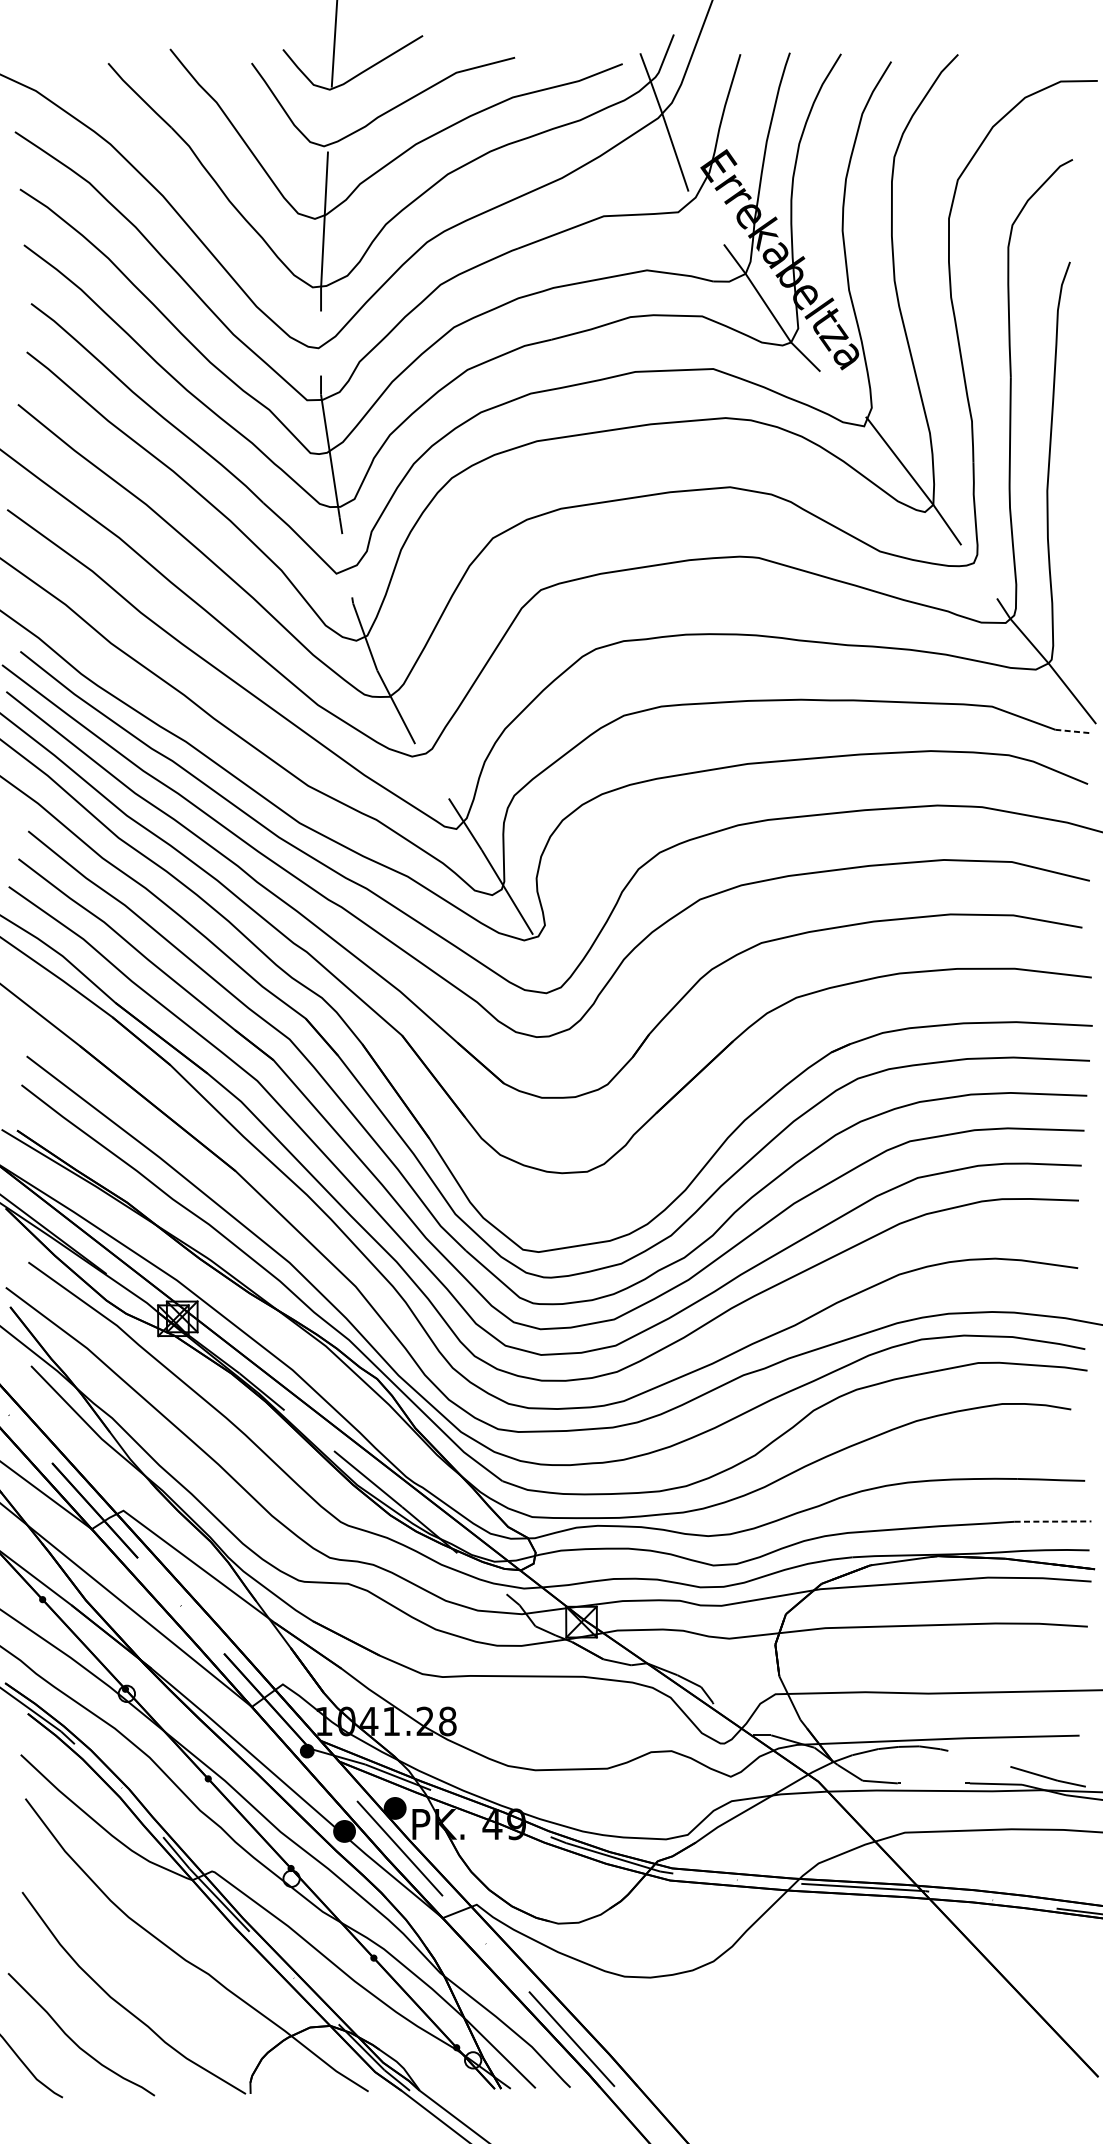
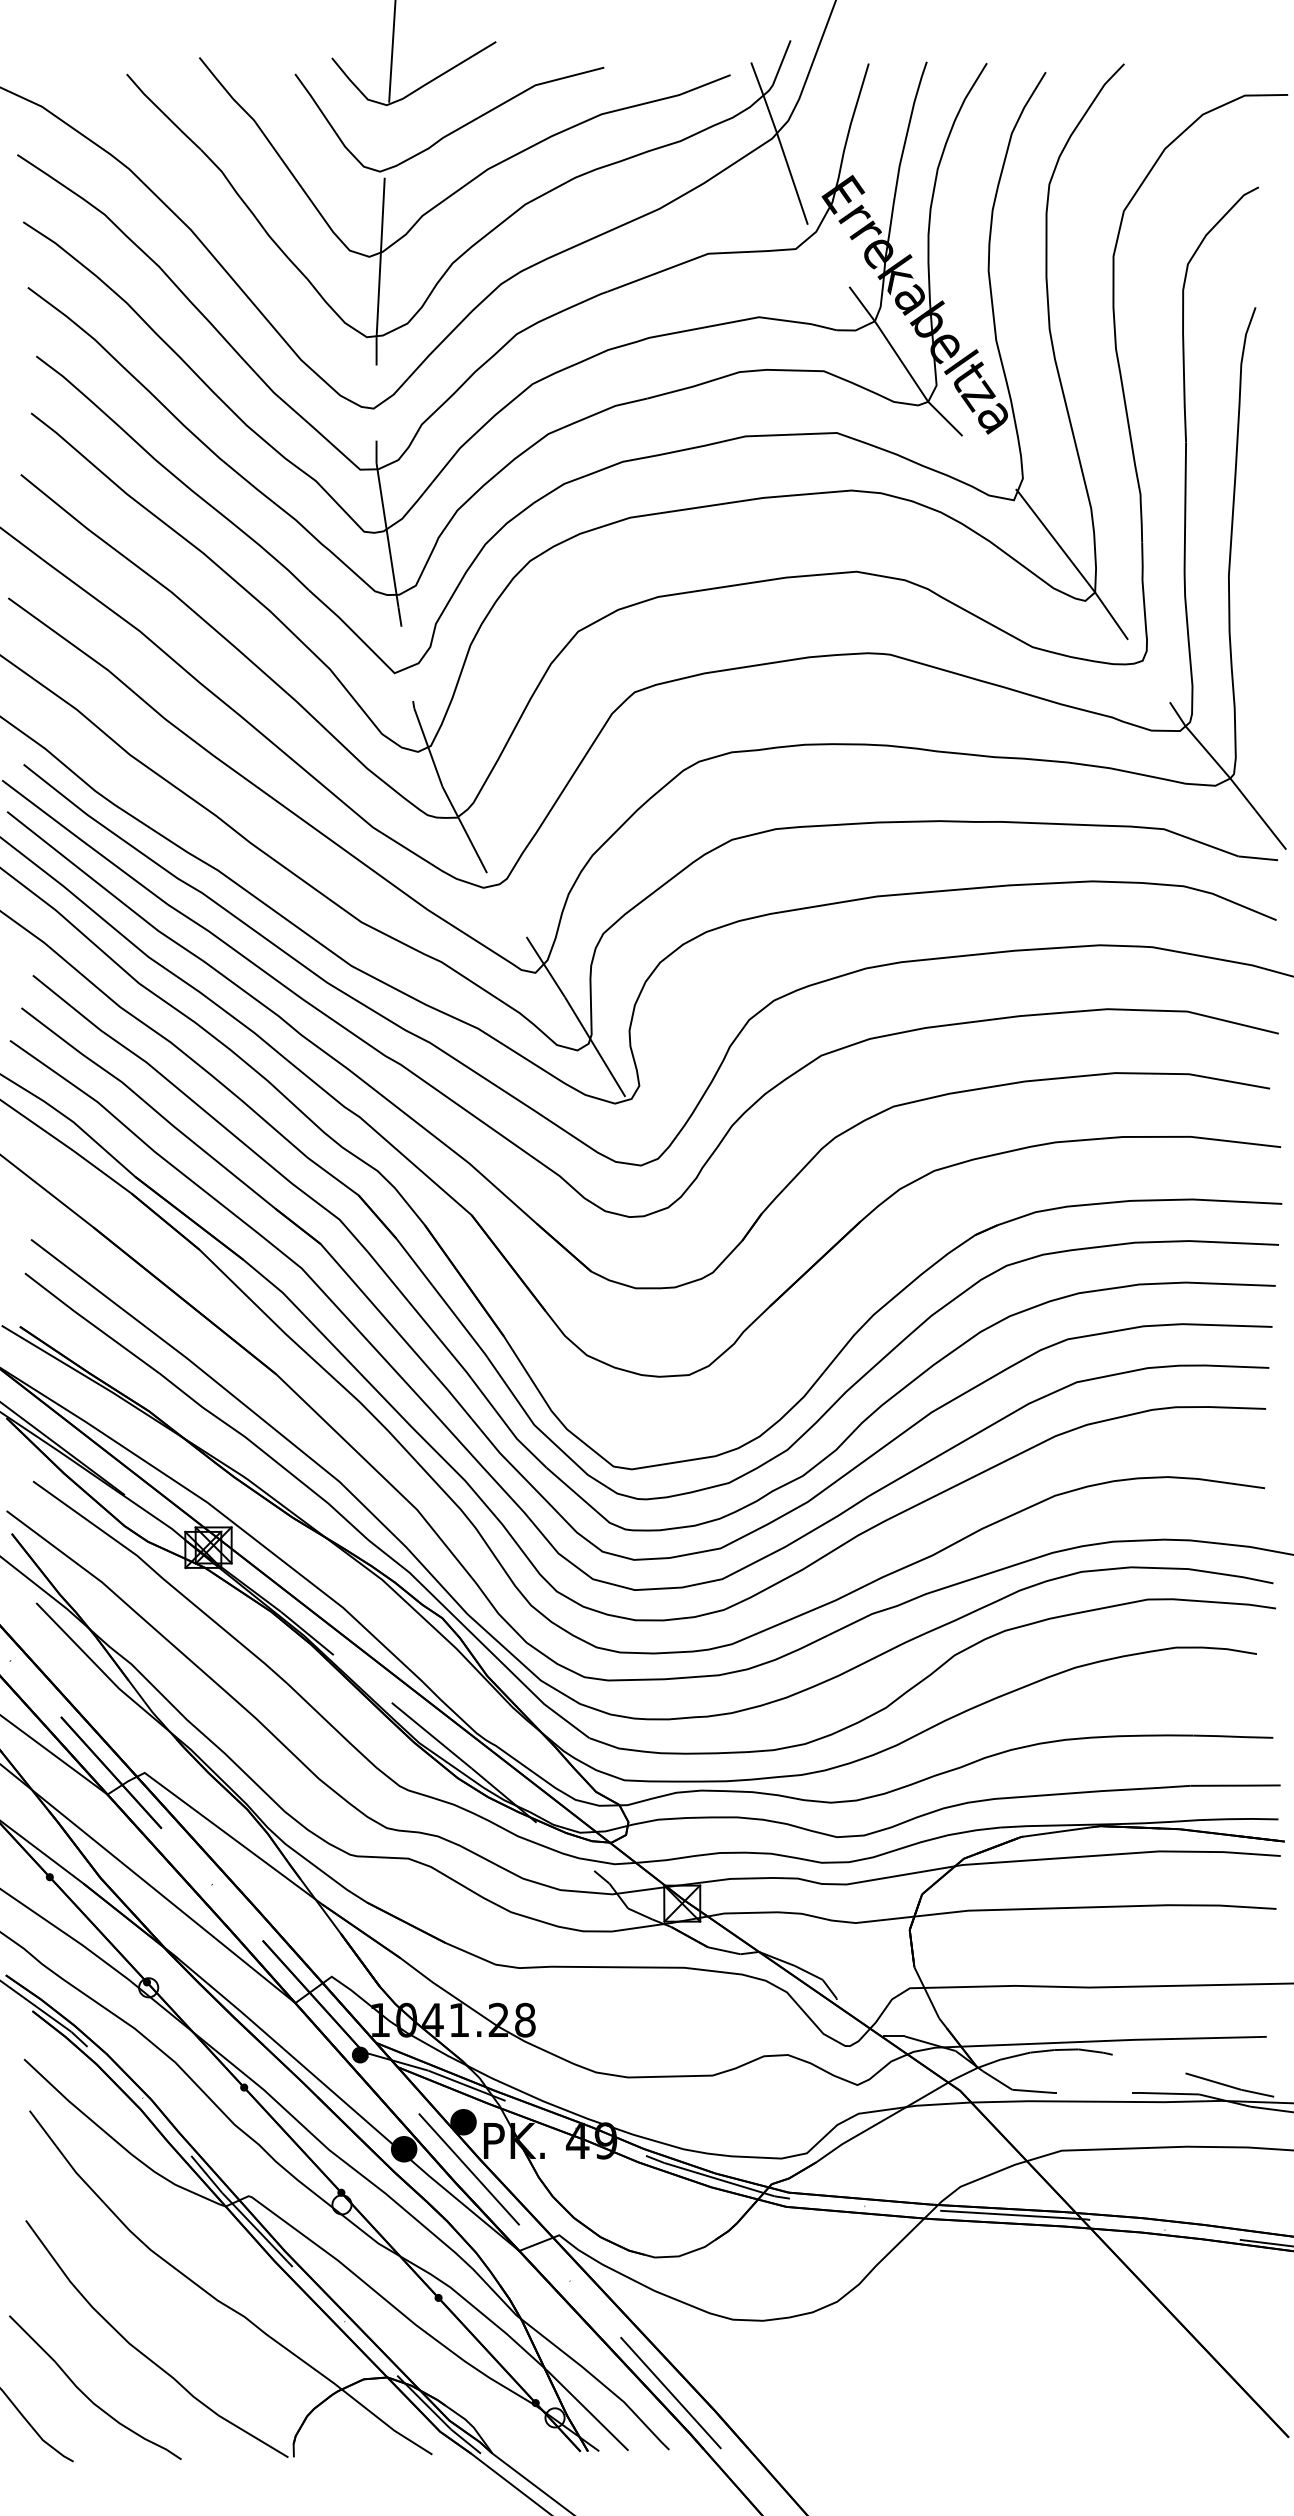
line: (1072, 731) -> (1258, 858), dashed -> solid
line: (1052, 1521) -> (1235, 1785), dashed -> solid

